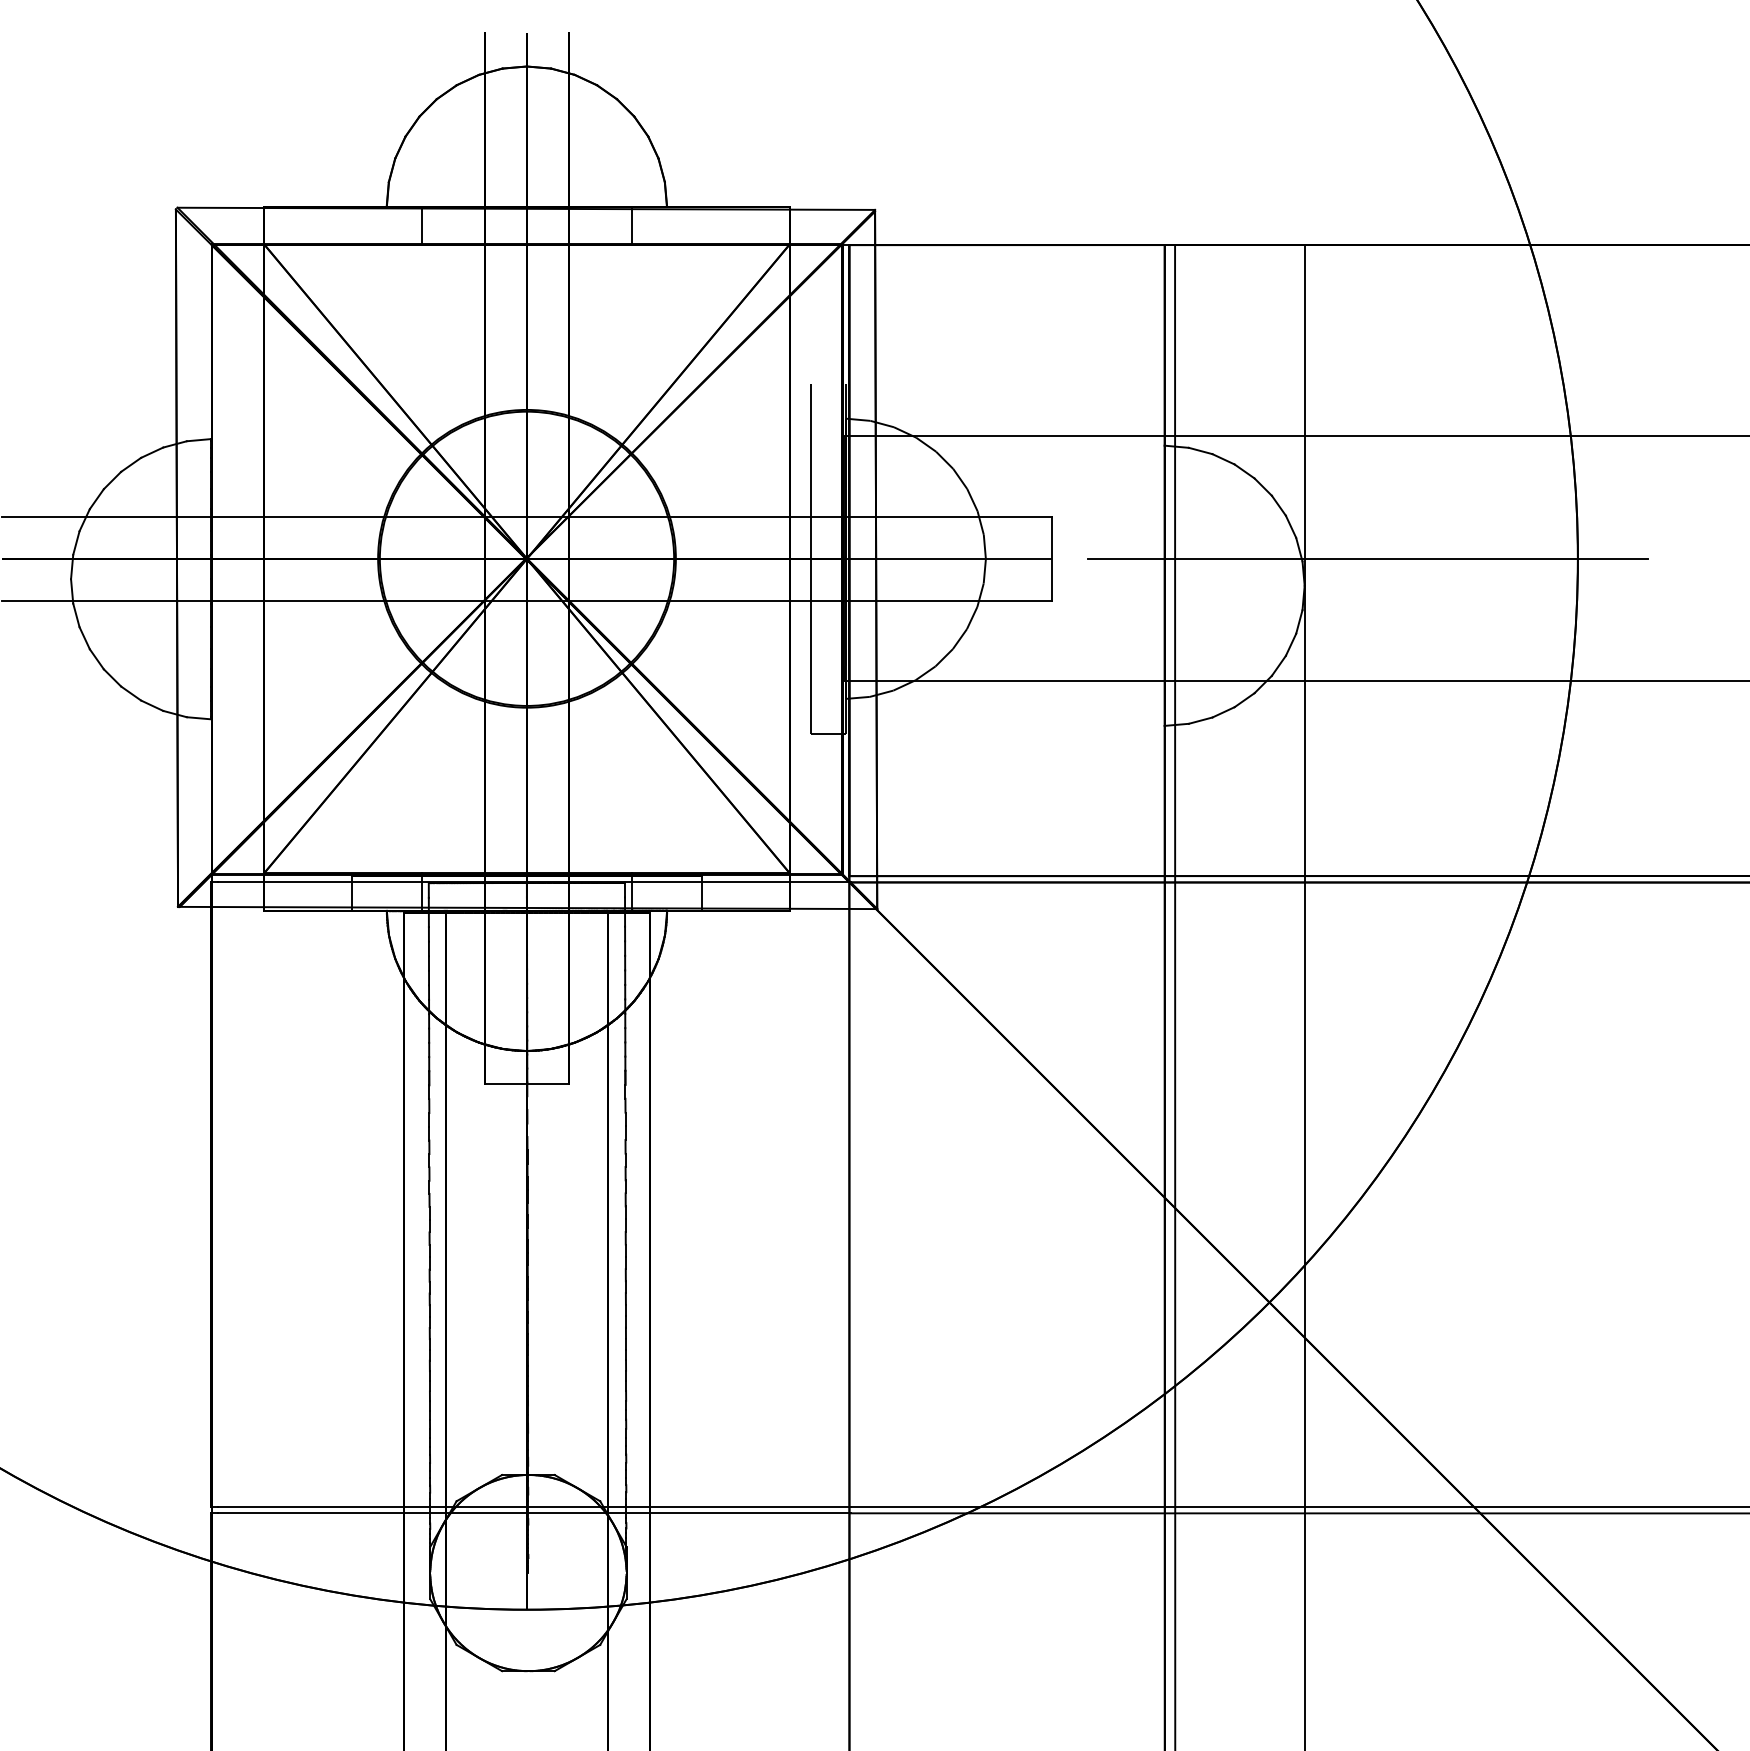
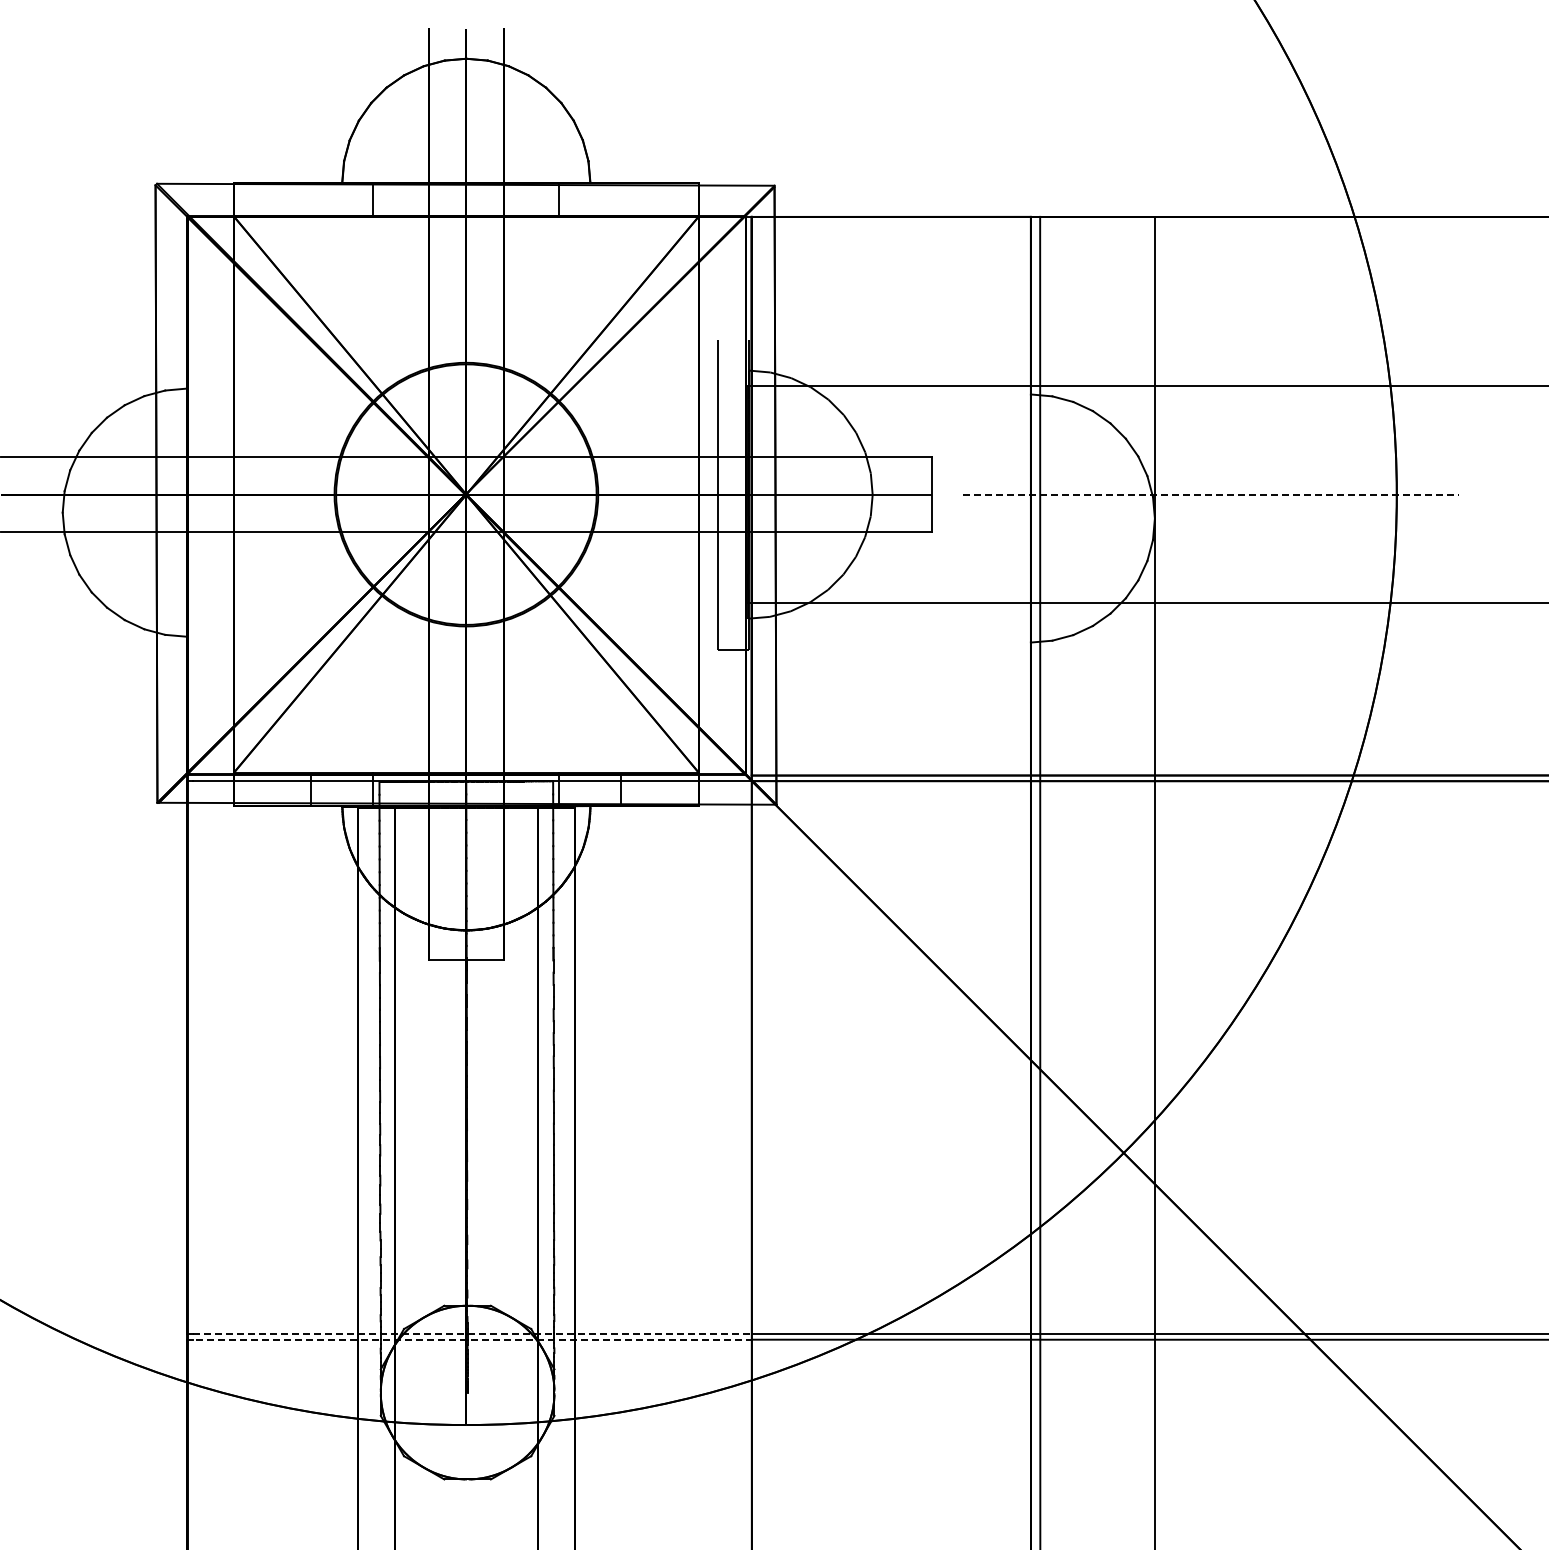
line: (1368, 558) -> (1211, 494), solid -> dashed
line: (535, 1506) -> (473, 1333), solid -> dashed
line: (533, 1513) -> (472, 1339), solid -> dashed

